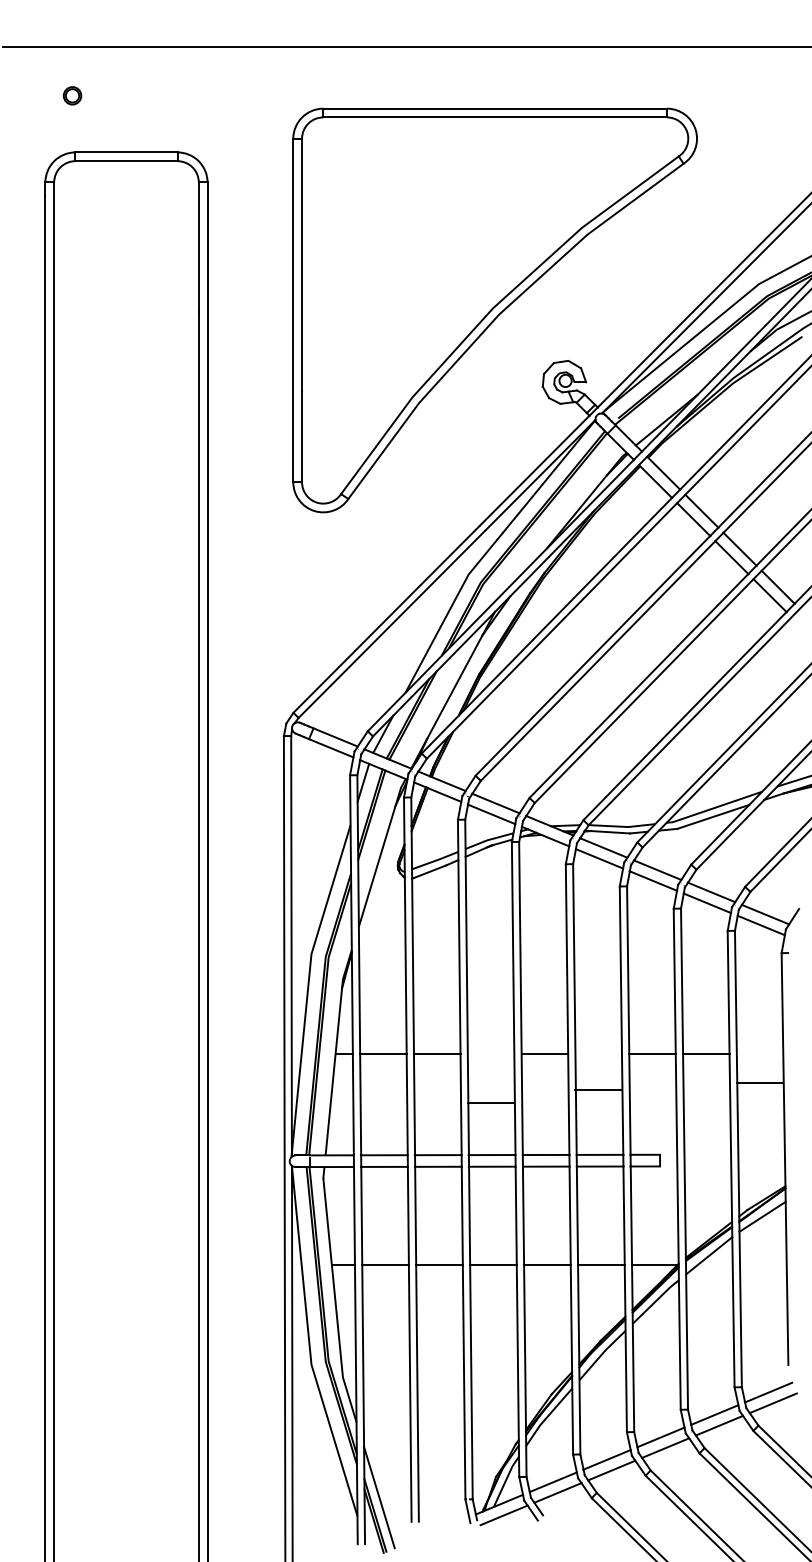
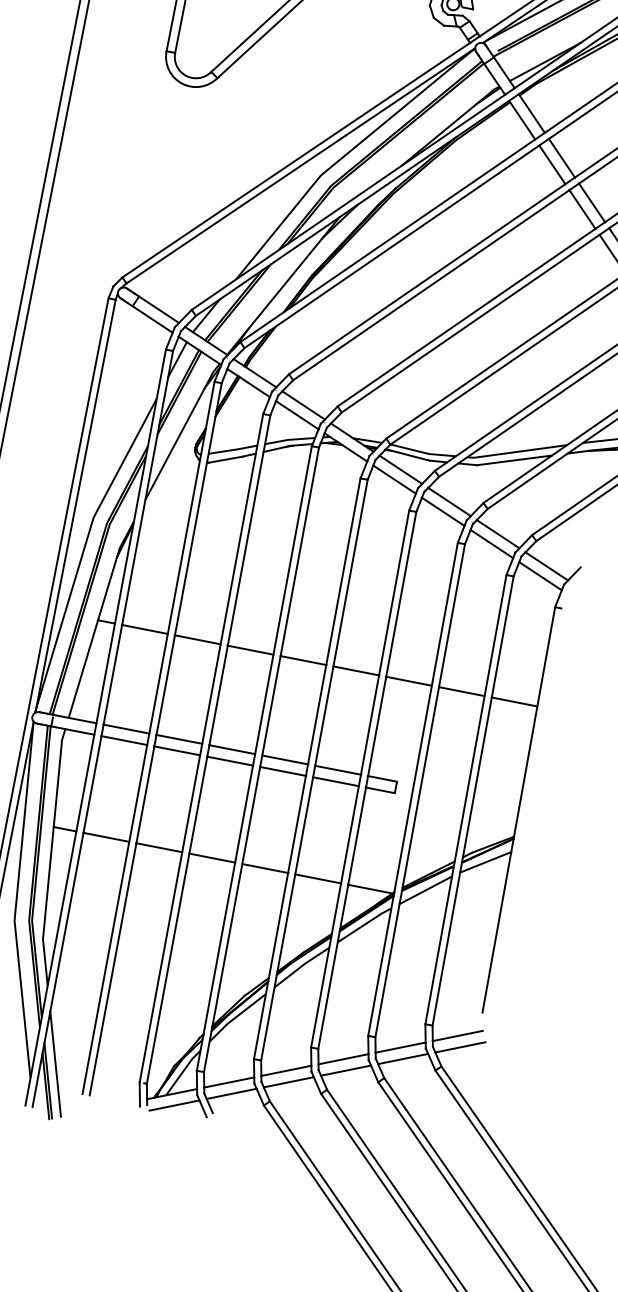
line: (759, 1082) -> (514, 701), moved
line: (598, 1089) -> (356, 670), moved
line: (490, 1102) -> (250, 649), moved

